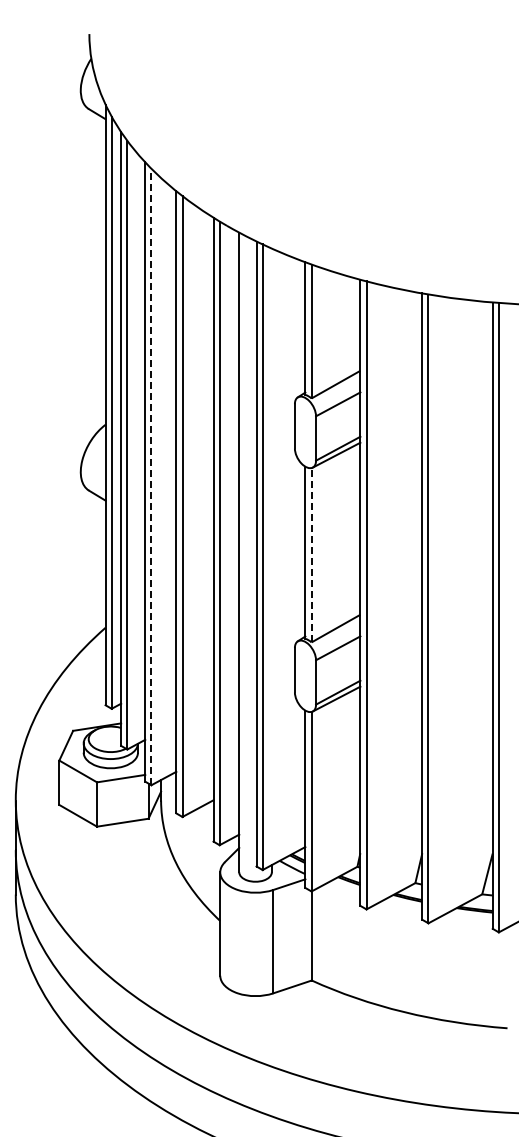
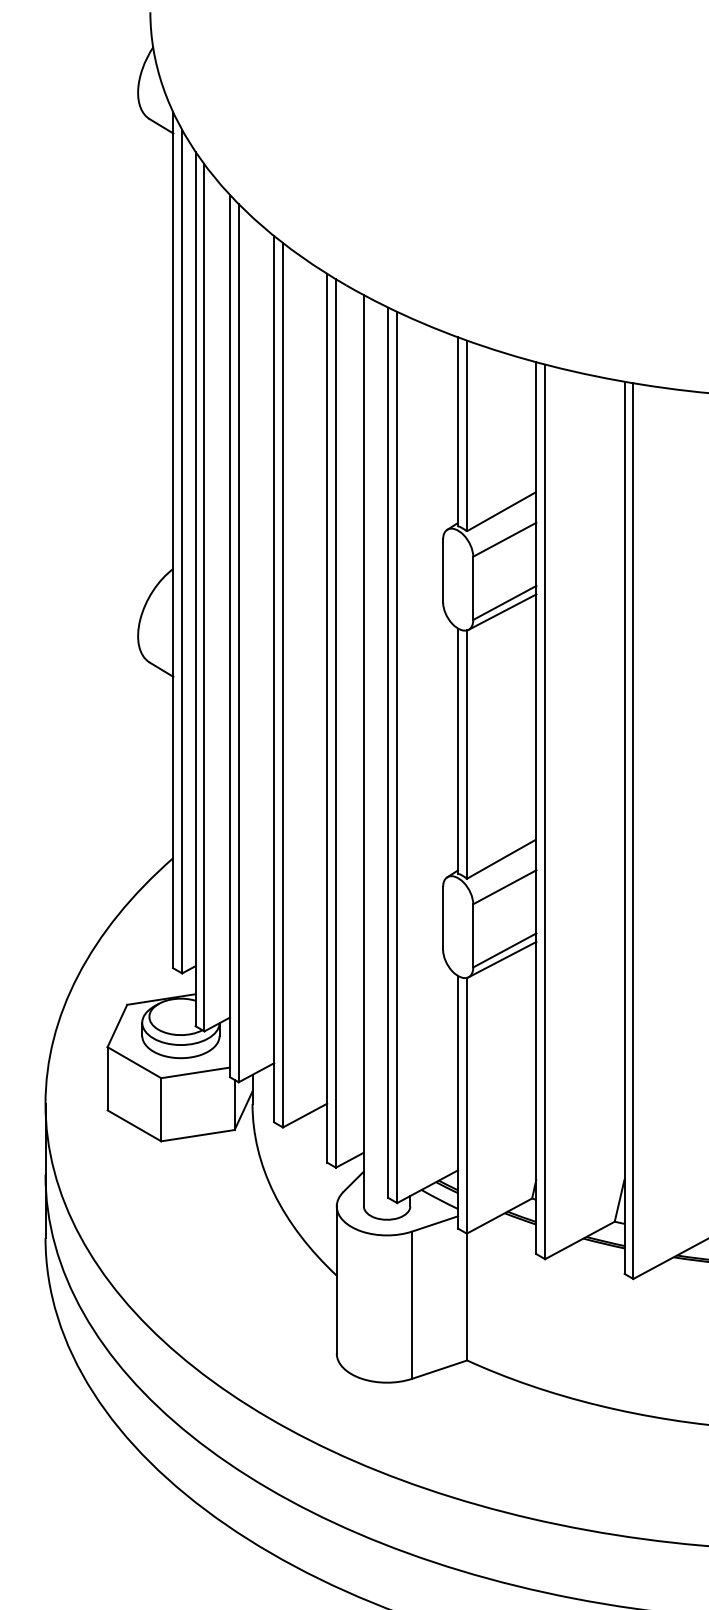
line: (151, 476) -> (238, 642), dashed -> solid
line: (311, 554) -> (466, 753), dashed -> solid

